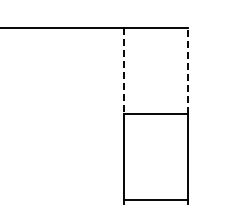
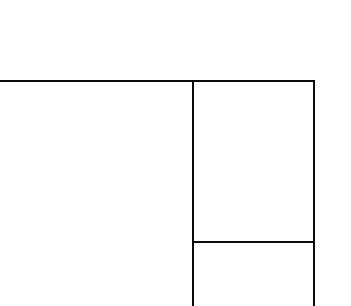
line: (188, 70) -> (313, 160), dashed -> solid
line: (123, 71) -> (192, 162), dashed -> solid

